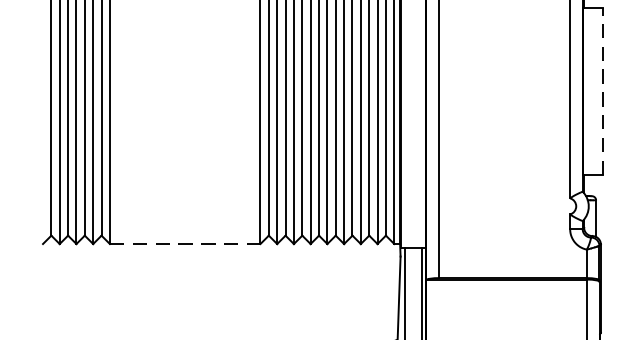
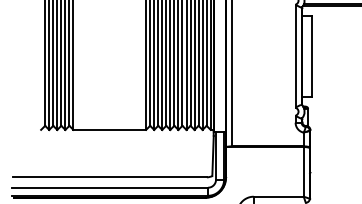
line: (603, 89) -> (311, 55), dashed -> solid
line: (186, 243) -> (110, 129), dashed -> solid

